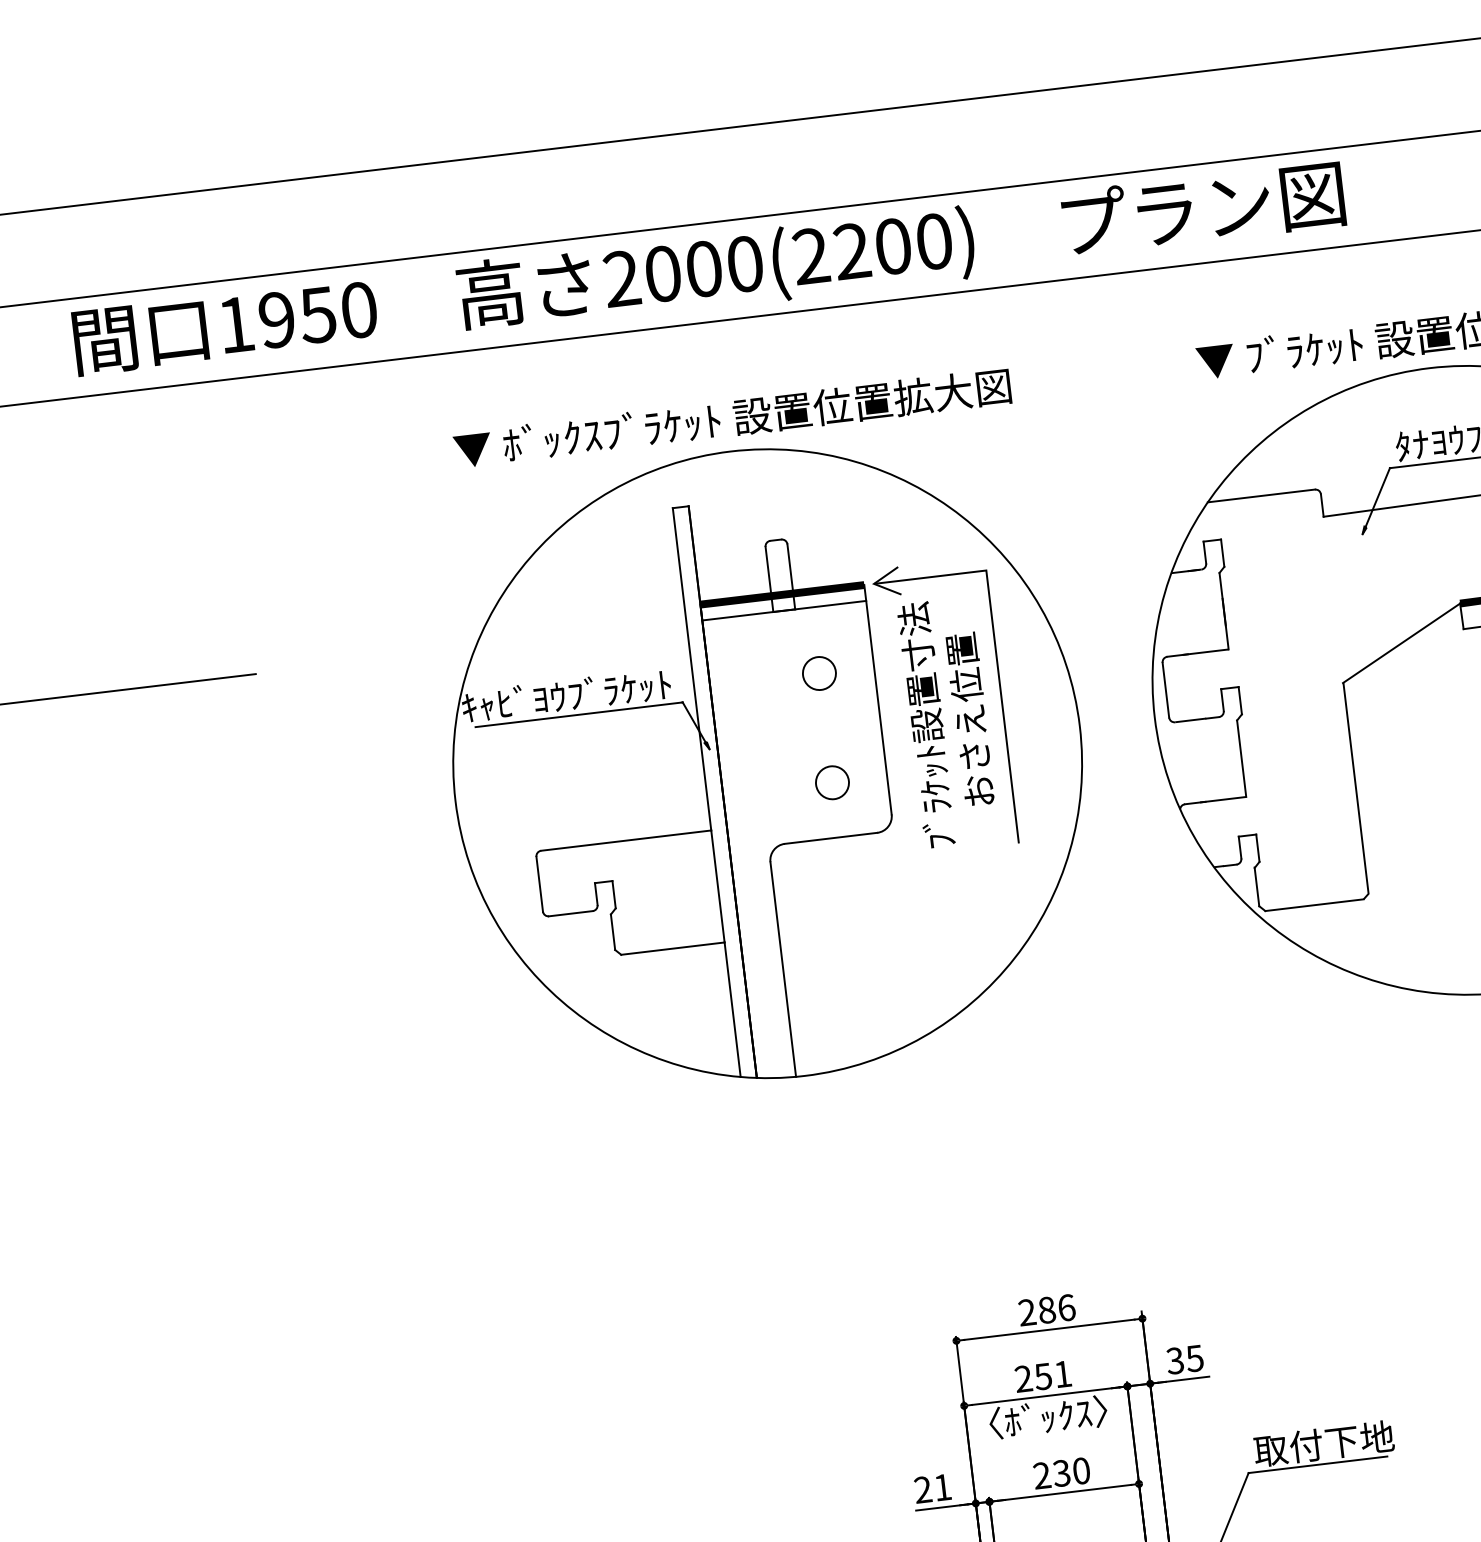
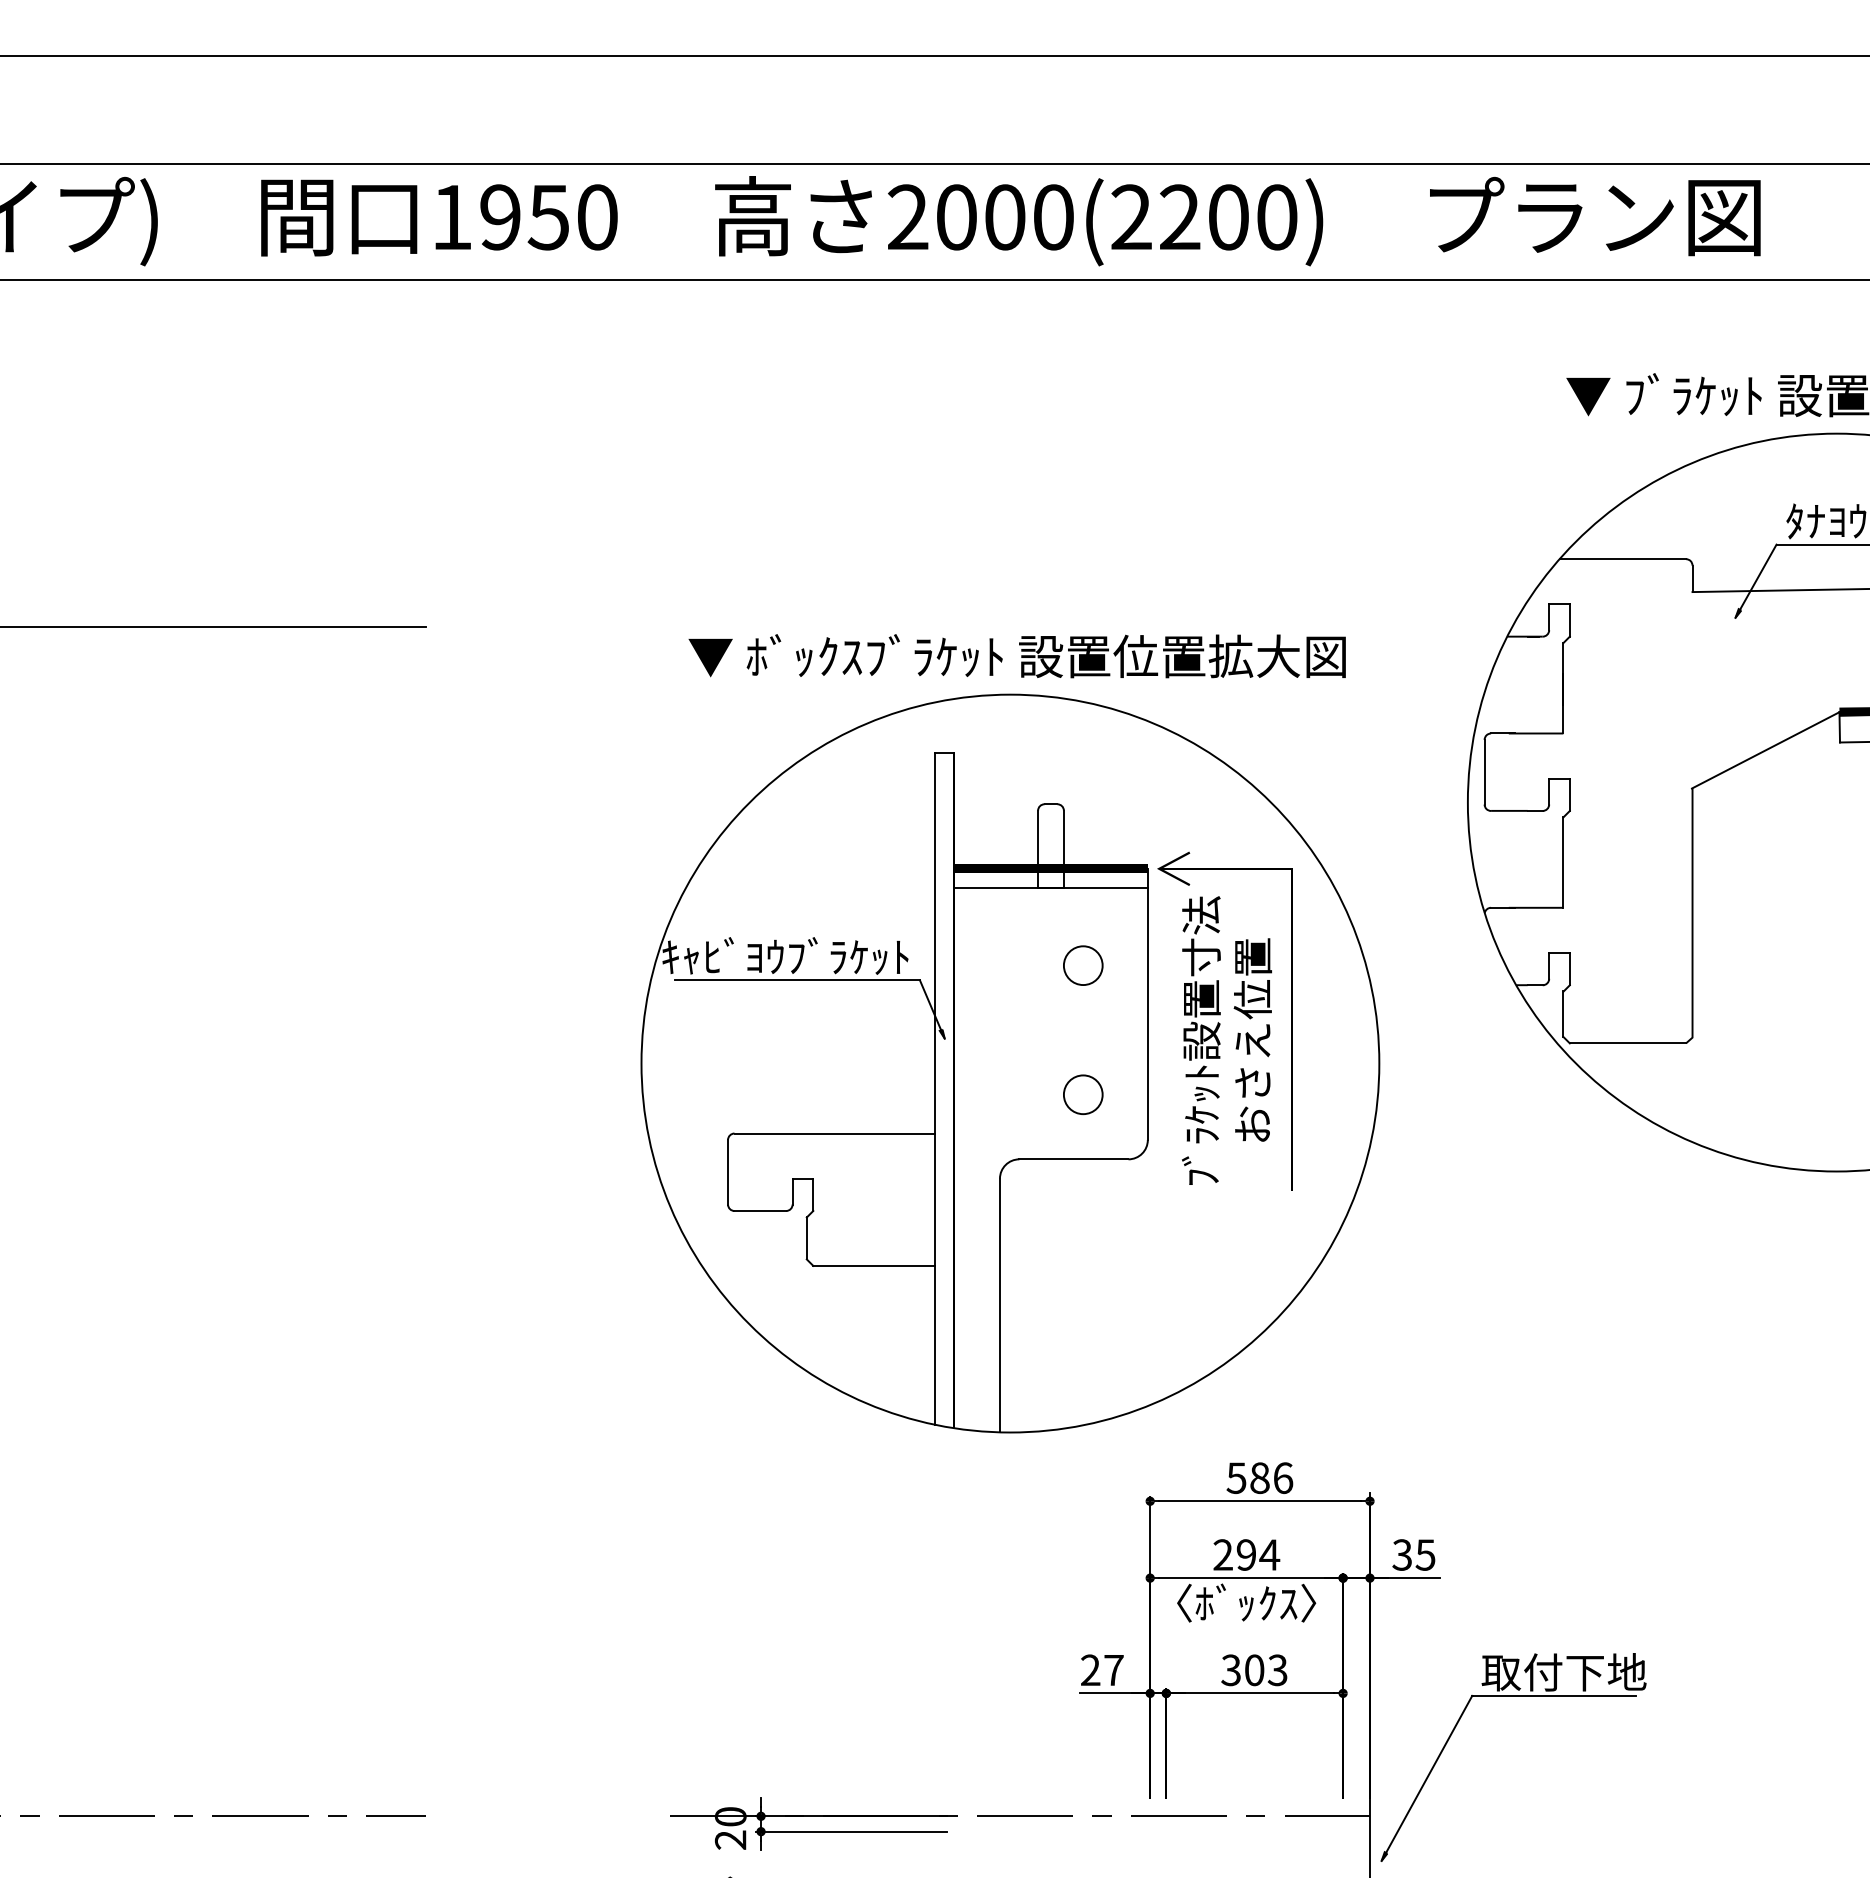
part: (764, 738) -> (1010, 1033), moved
text: (1027, 1312) -> (1236, 1478), 286 -> 586
text: (1053, 1374) -> (1258, 1554), 251 -> 294
text: (1061, 1473) -> (1254, 1670), 230 -> 303
text: (942, 1487) -> (1113, 1670), 21 -> 27

